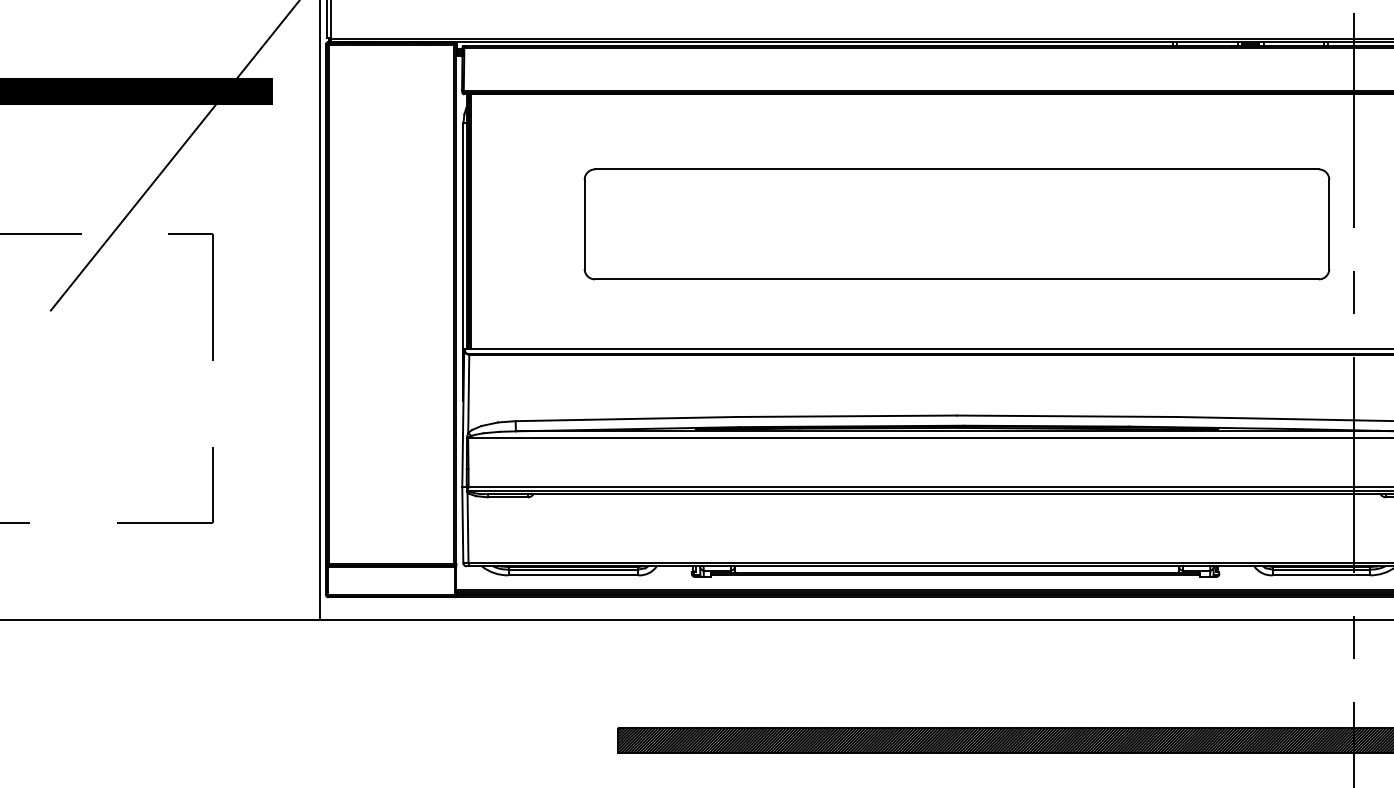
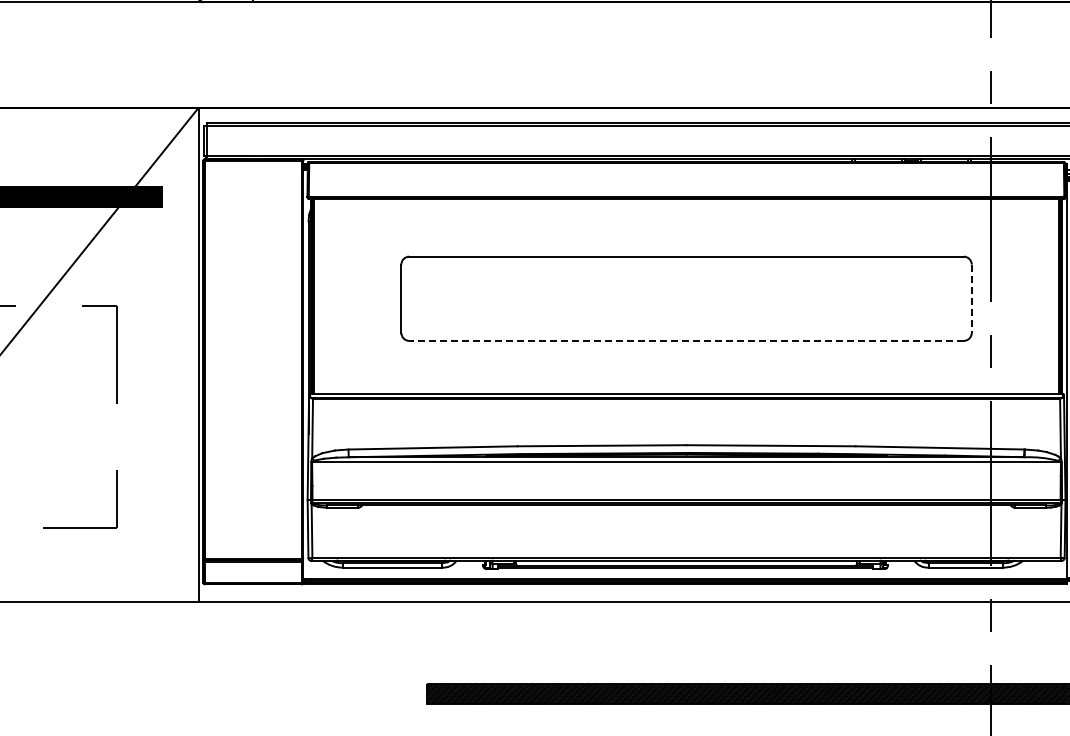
line: (1328, 225) -> (971, 299), solid -> dashed
line: (956, 278) -> (686, 340), solid -> dashed

